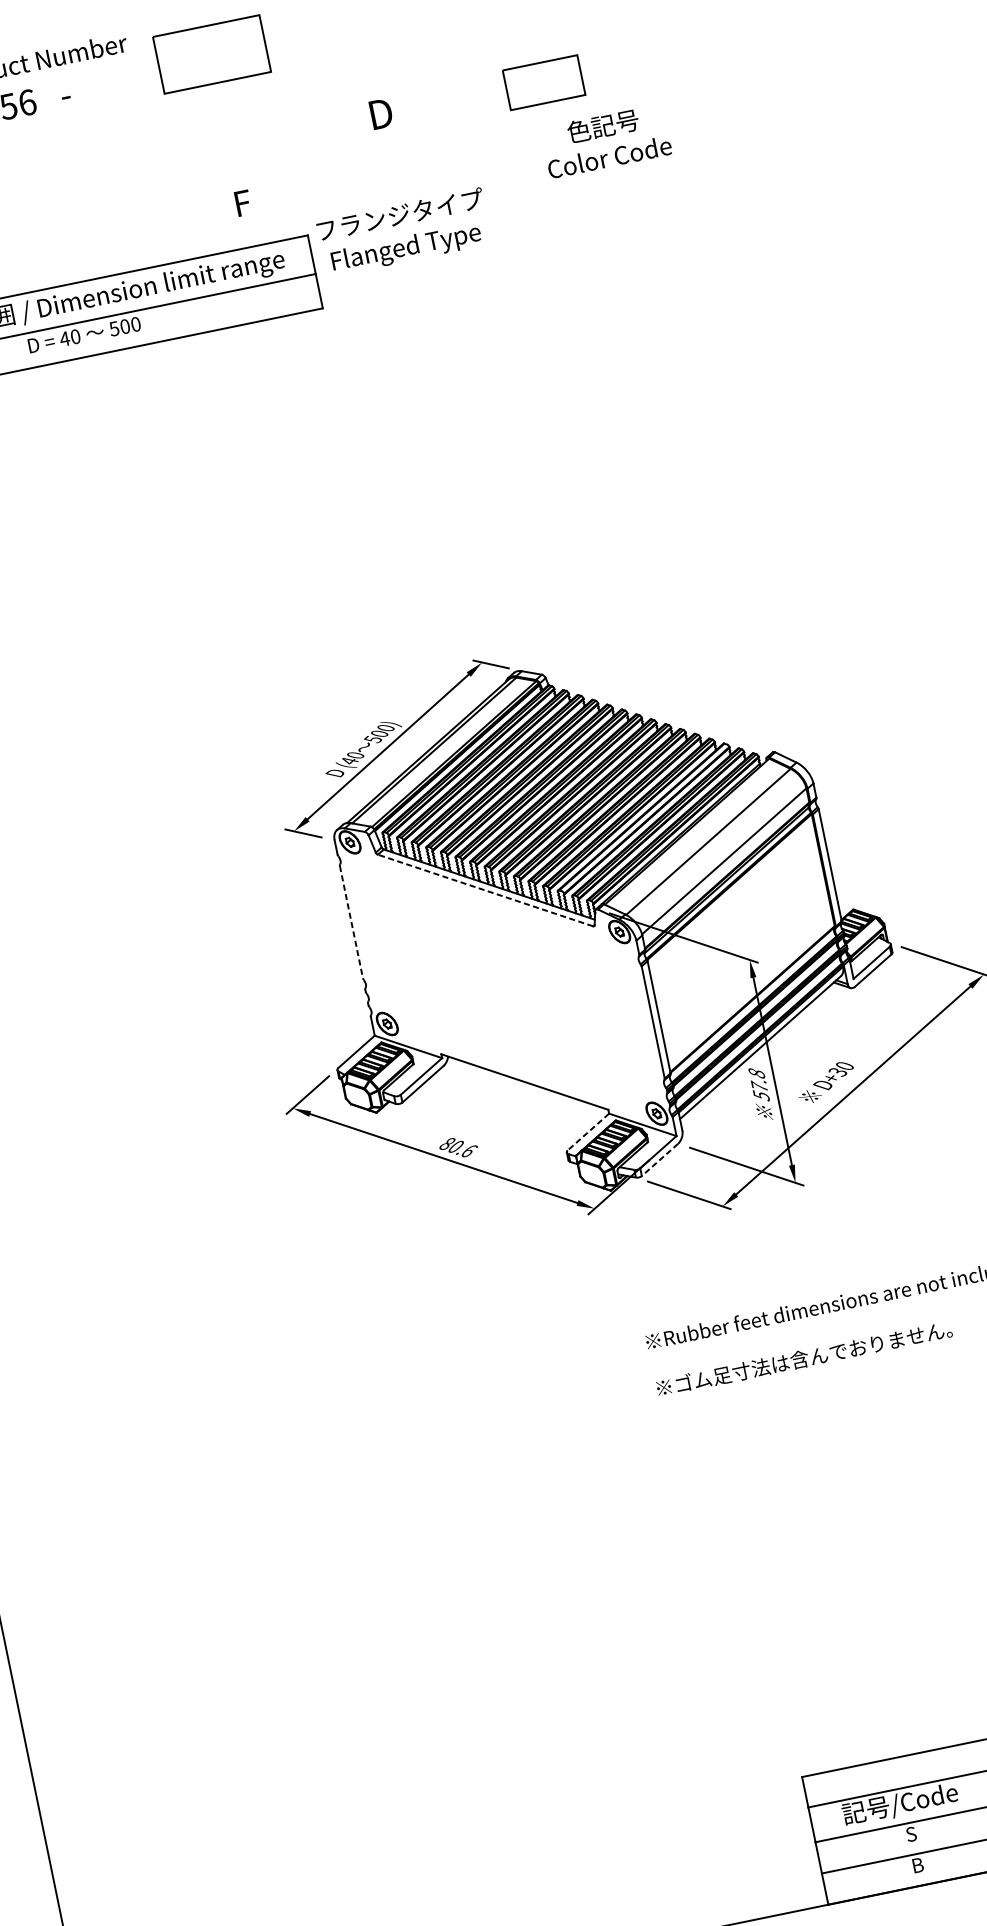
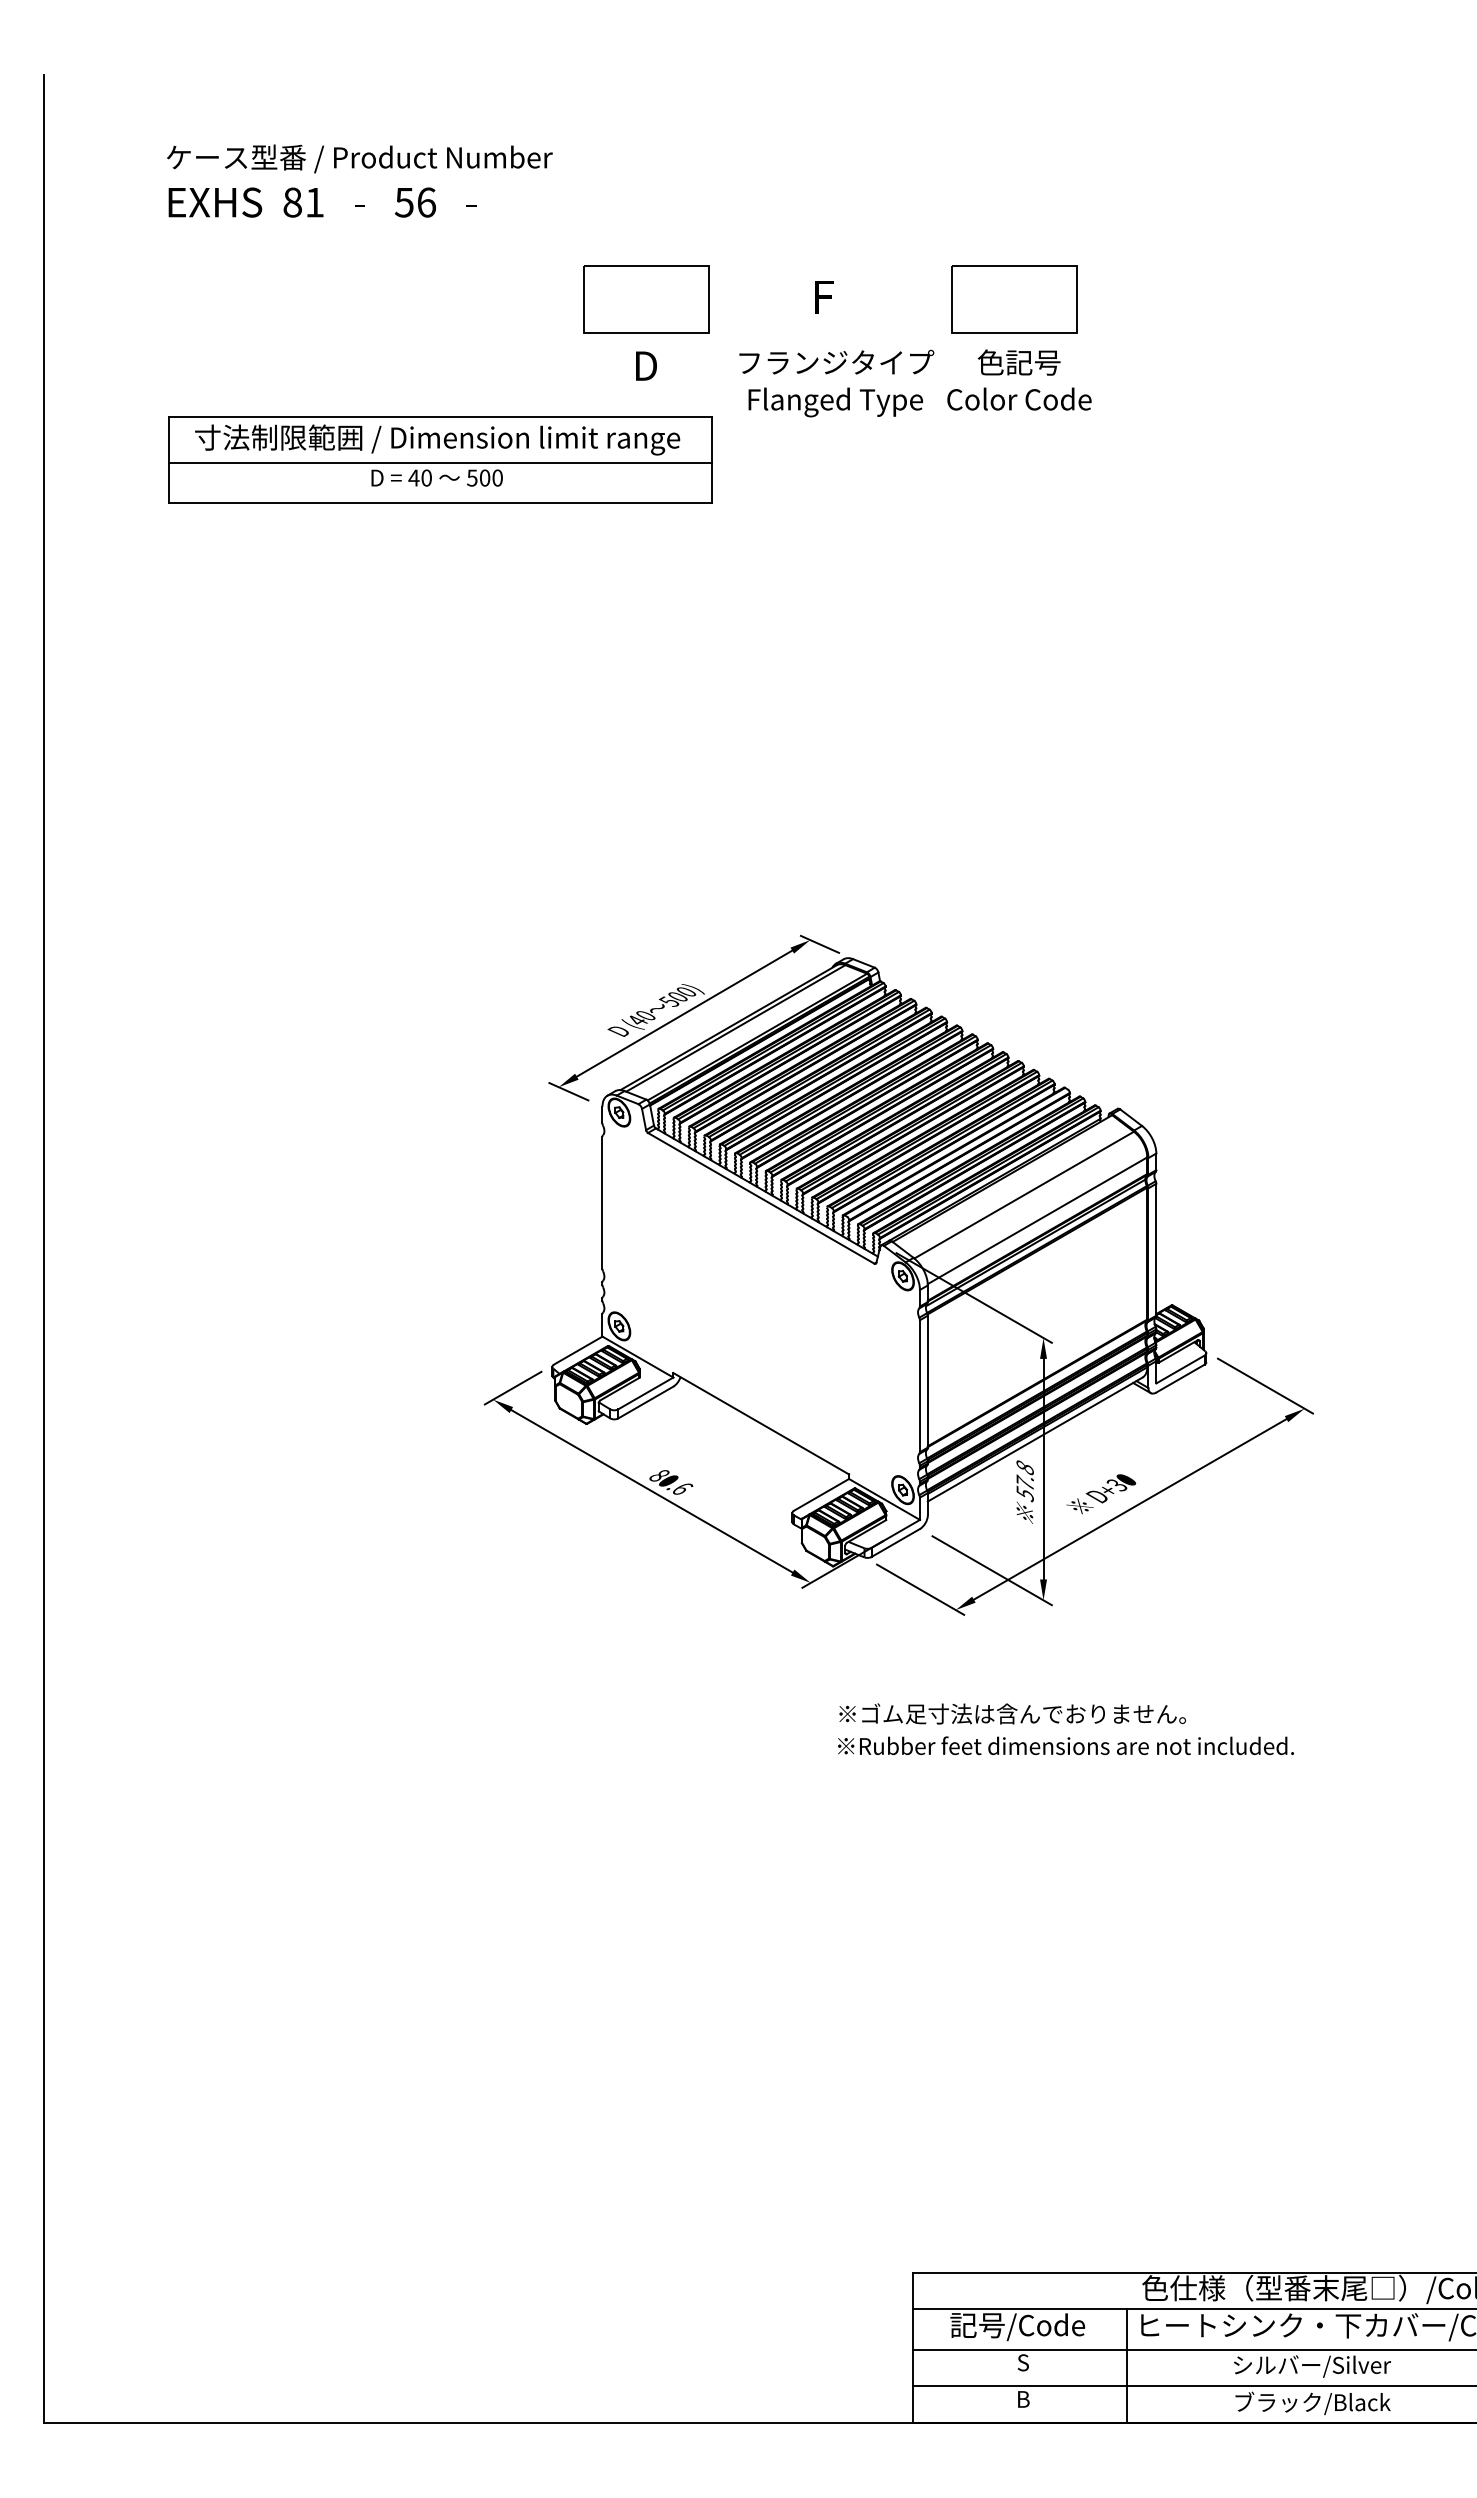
part: (212, 54) -> (646, 299), moved
part: (543, 82) -> (1014, 299), size x1.43
text: (381, 113) -> (823, 296), D -> F
text: (606, 140) -> (1019, 379), moved
text: (242, 202) -> (646, 365), F -> D
text: (403, 232) -> (836, 383), moved
line: (485, 890) -> (761, 1198), dashed -> solid
line: (351, 921) -> (602, 1202), dashed -> solid
line: (588, 1131) -> (821, 1494), dashed -> solid
line: (659, 1160) -> (895, 1543), dashed -> solid
text: (804, 1358) -> (1012, 1713), moved

